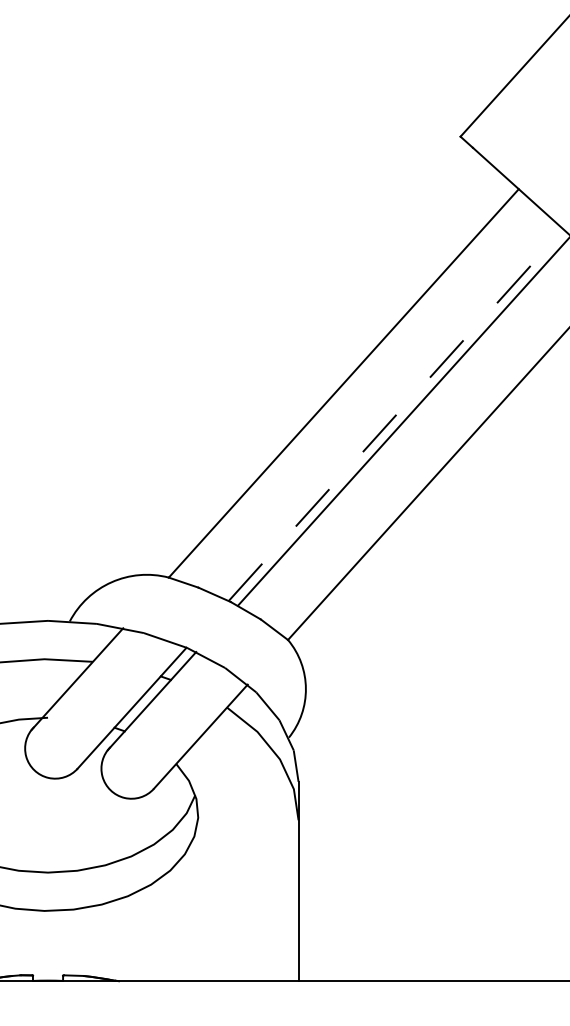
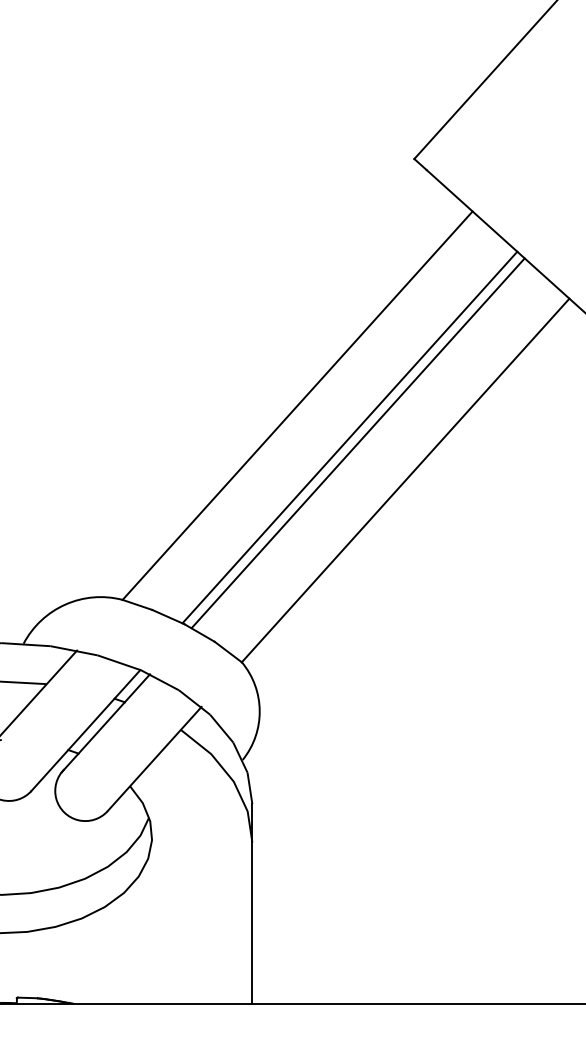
line: (396, 415) -> (350, 437), dashed -> solid

